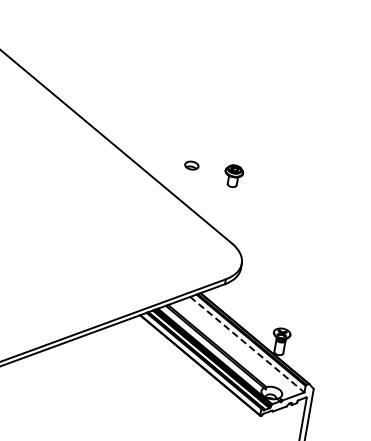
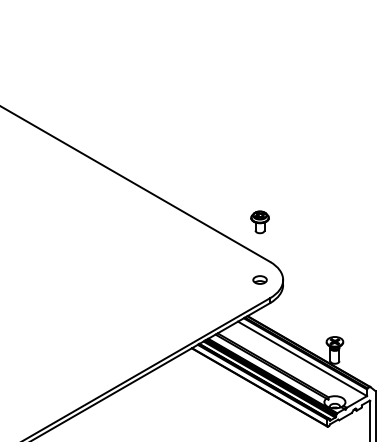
part: (191, 165) -> (259, 279), moved
part: (233, 176) -> (259, 222), moved
line: (247, 345) -> (302, 359), dashed -> solid

